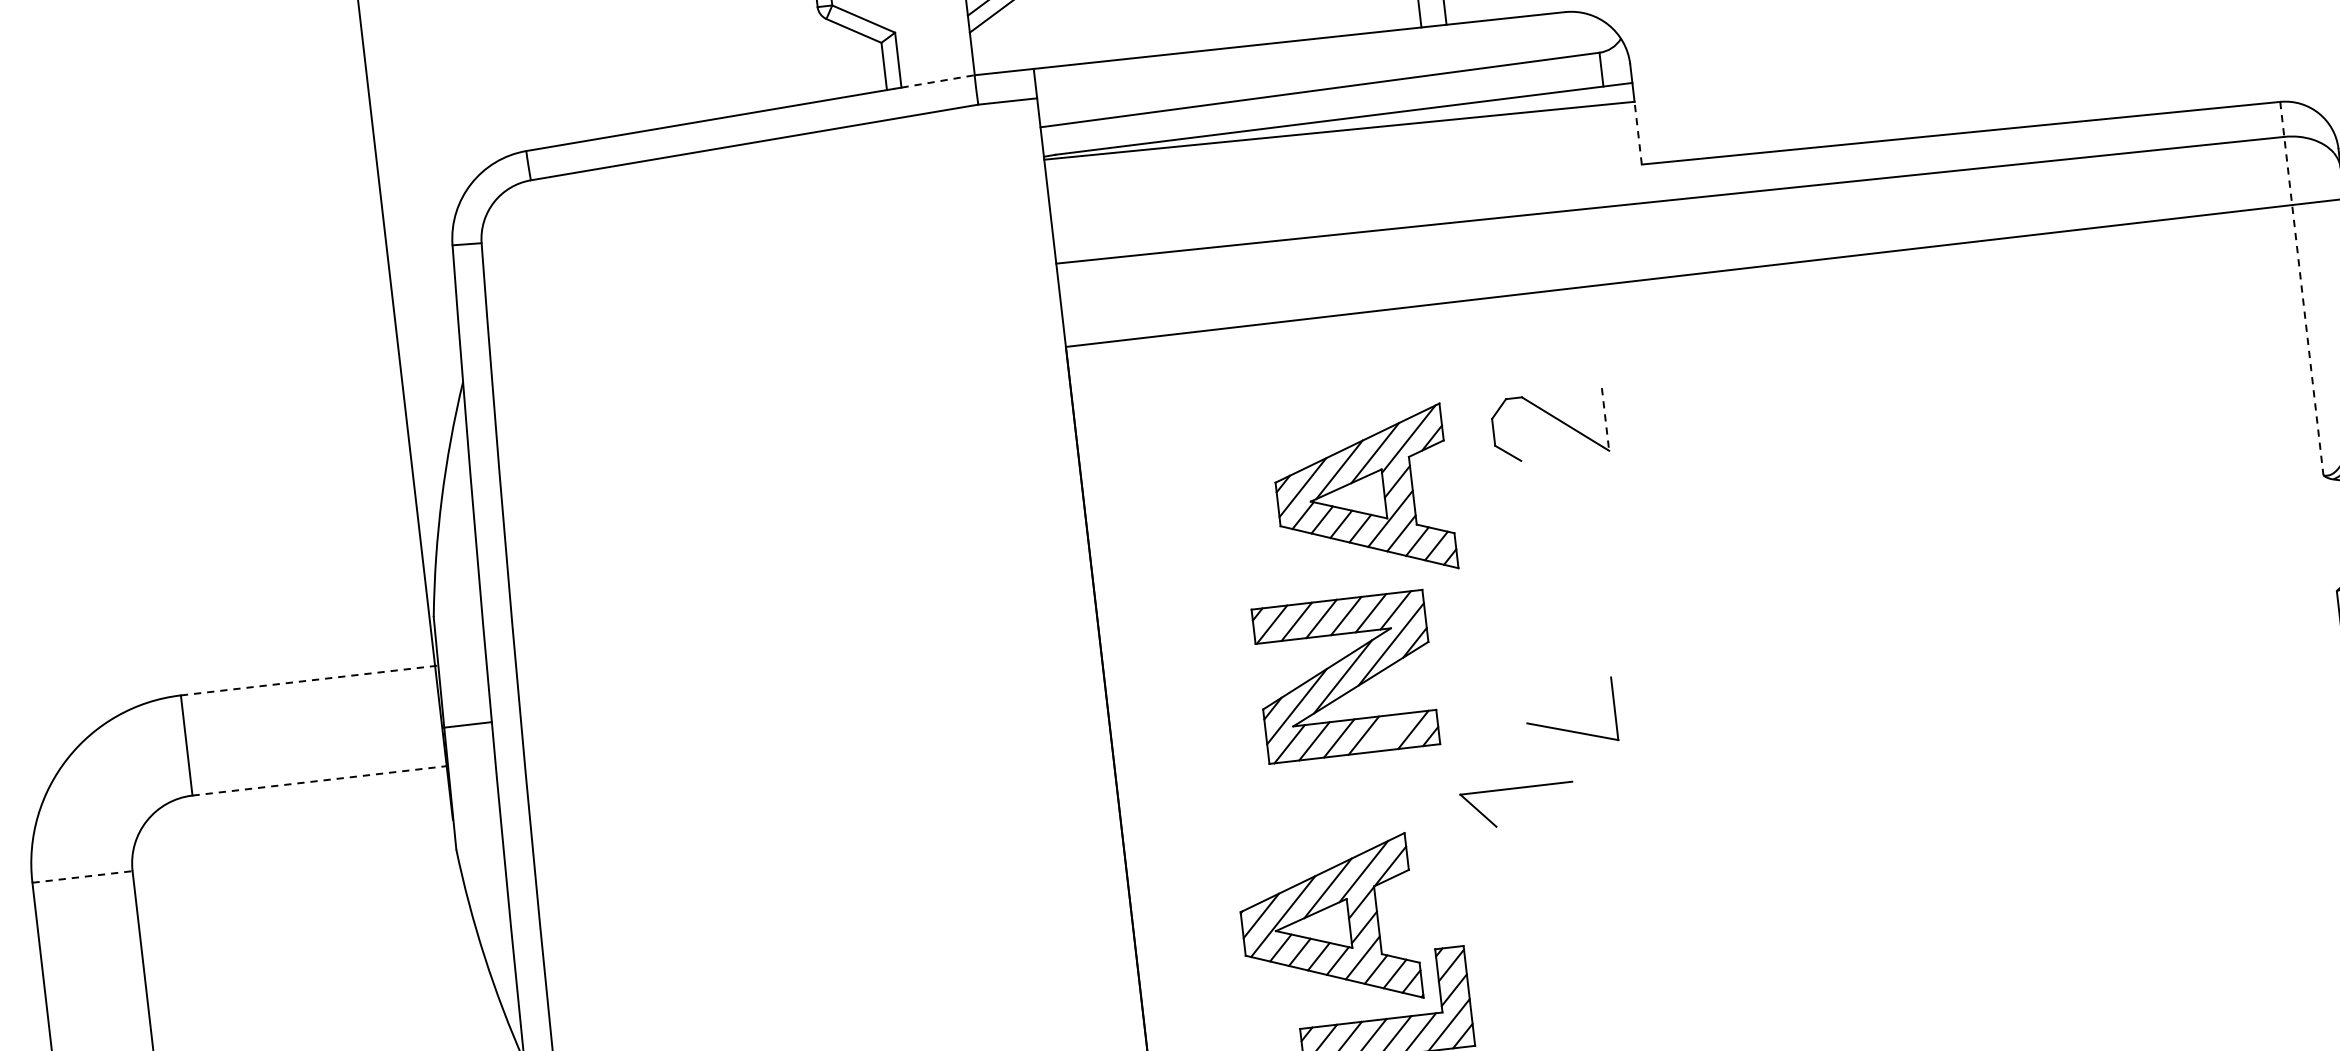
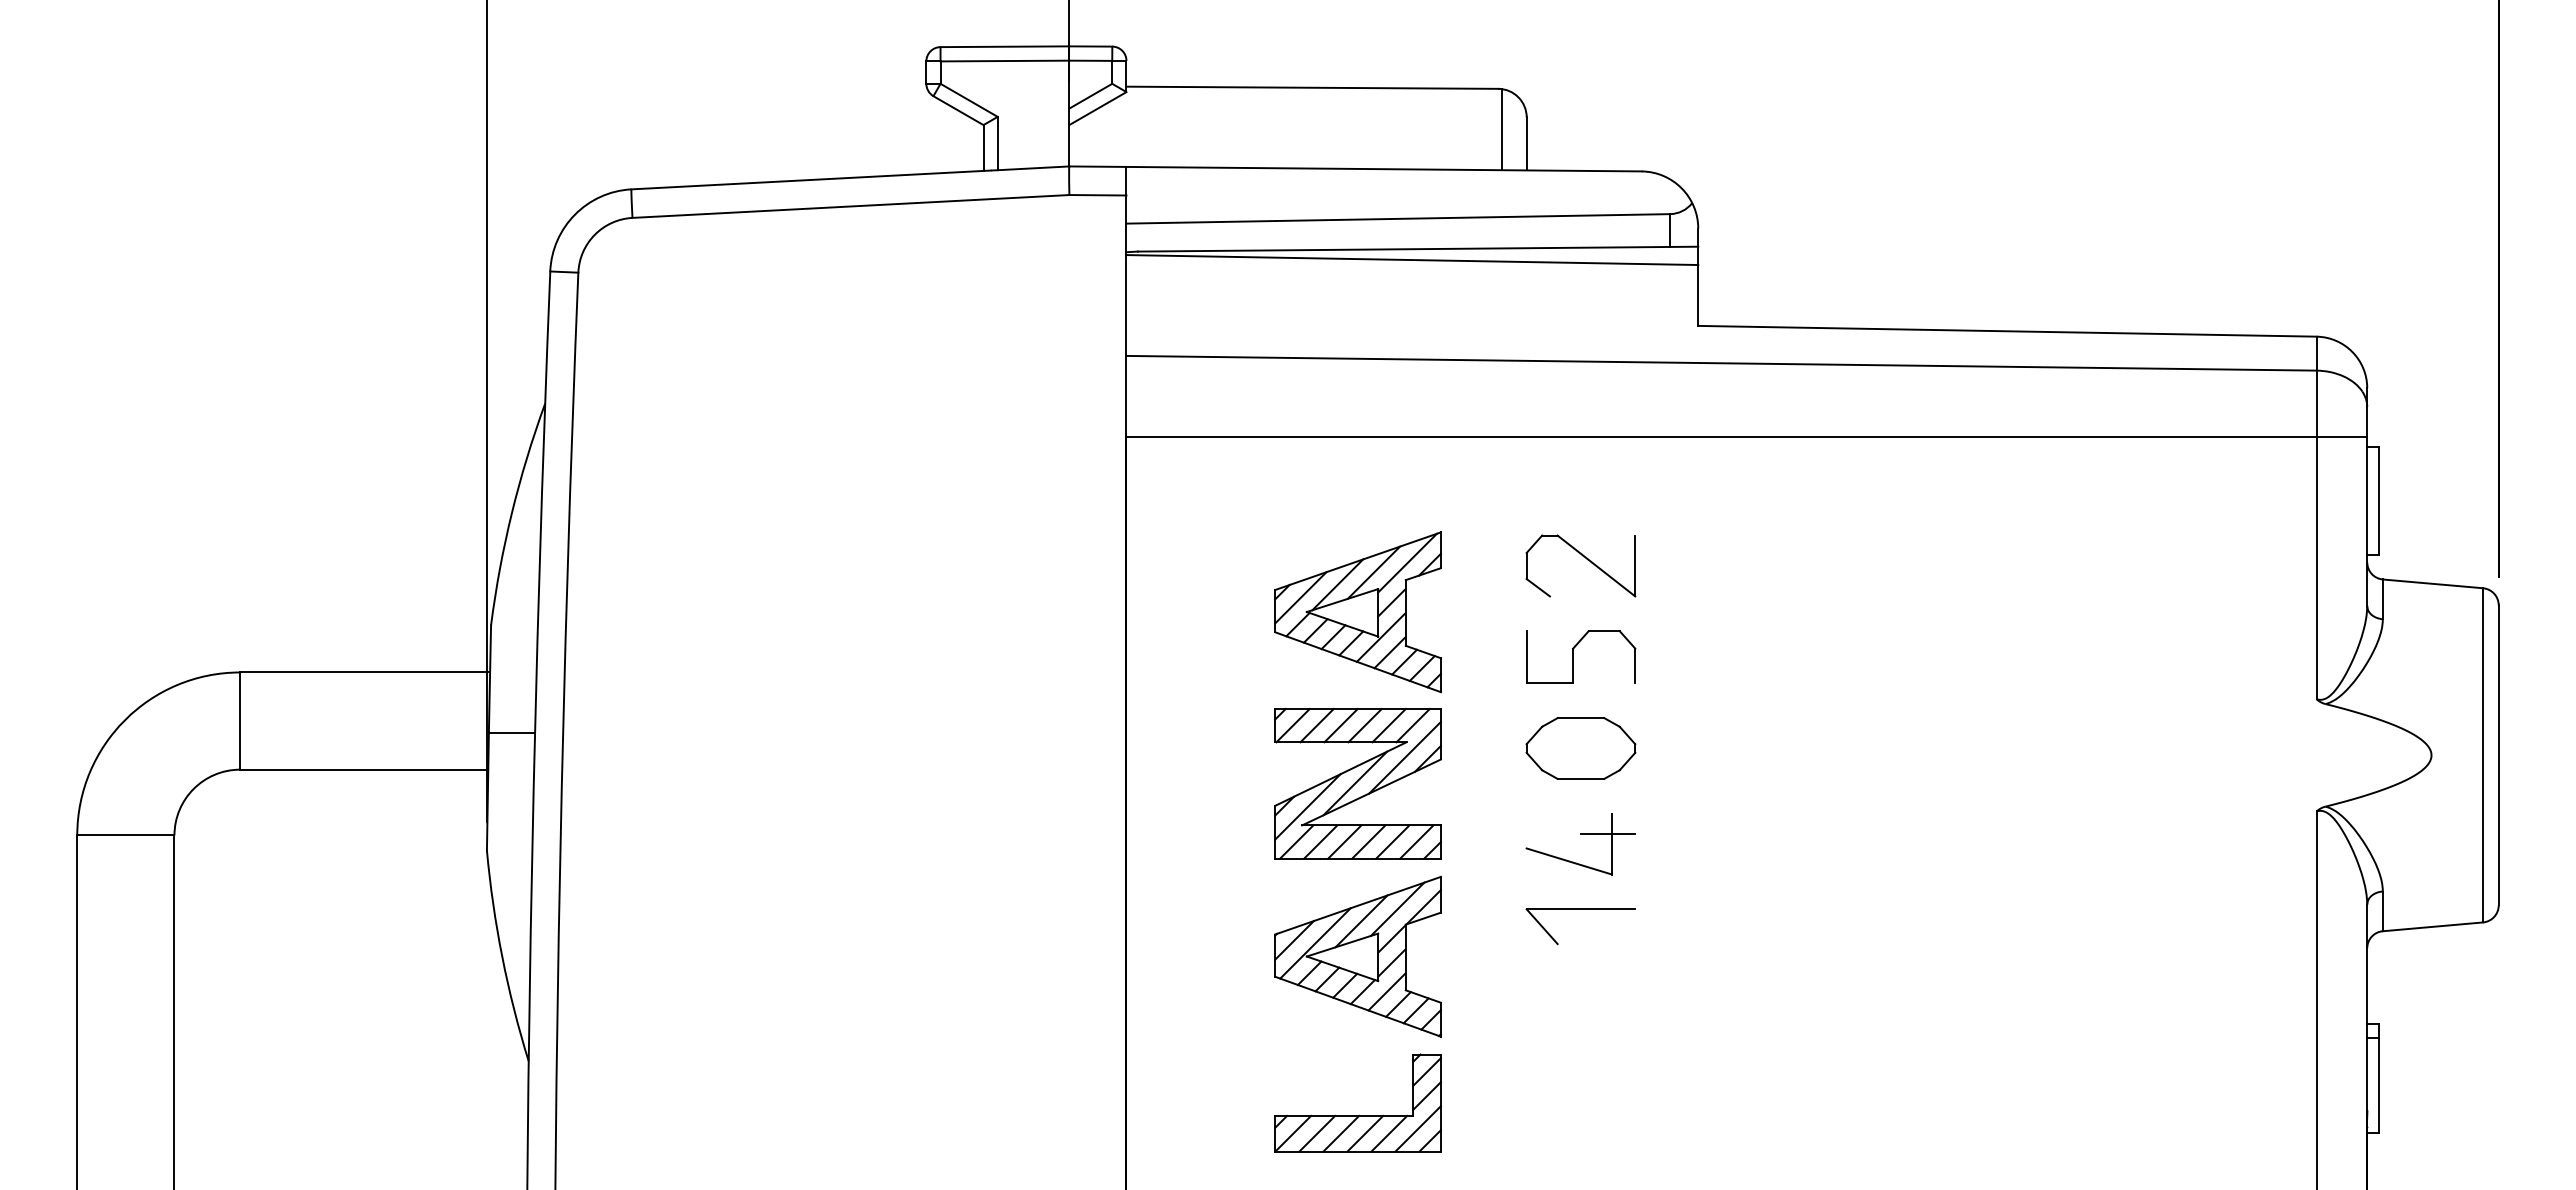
line: (938, 81) -> (1033, 168), dashed -> solid
line: (1638, 132) -> (1698, 294), dashed -> solid
line: (2301, 289) -> (2316, 518), dashed -> solid
line: (1605, 419) -> (1635, 566), dashed -> solid
part: (1363, 496) -> (1357, 612), moved
part: (1552, 520) -> (1573, 656), added
part: (1570, 613) -> (1580, 748), added
line: (309, 680) -> (365, 672), dashed -> solid
line: (1608, 698) -> (1607, 833), added
line: (1388, 732) -> (1392, 841), added
line: (320, 780) -> (364, 769), dashed -> solid
part: (1515, 788) -> (1580, 909), moved
line: (82, 877) -> (125, 835), dashed -> solid
part: (1328, 925) -> (1357, 956), moved

